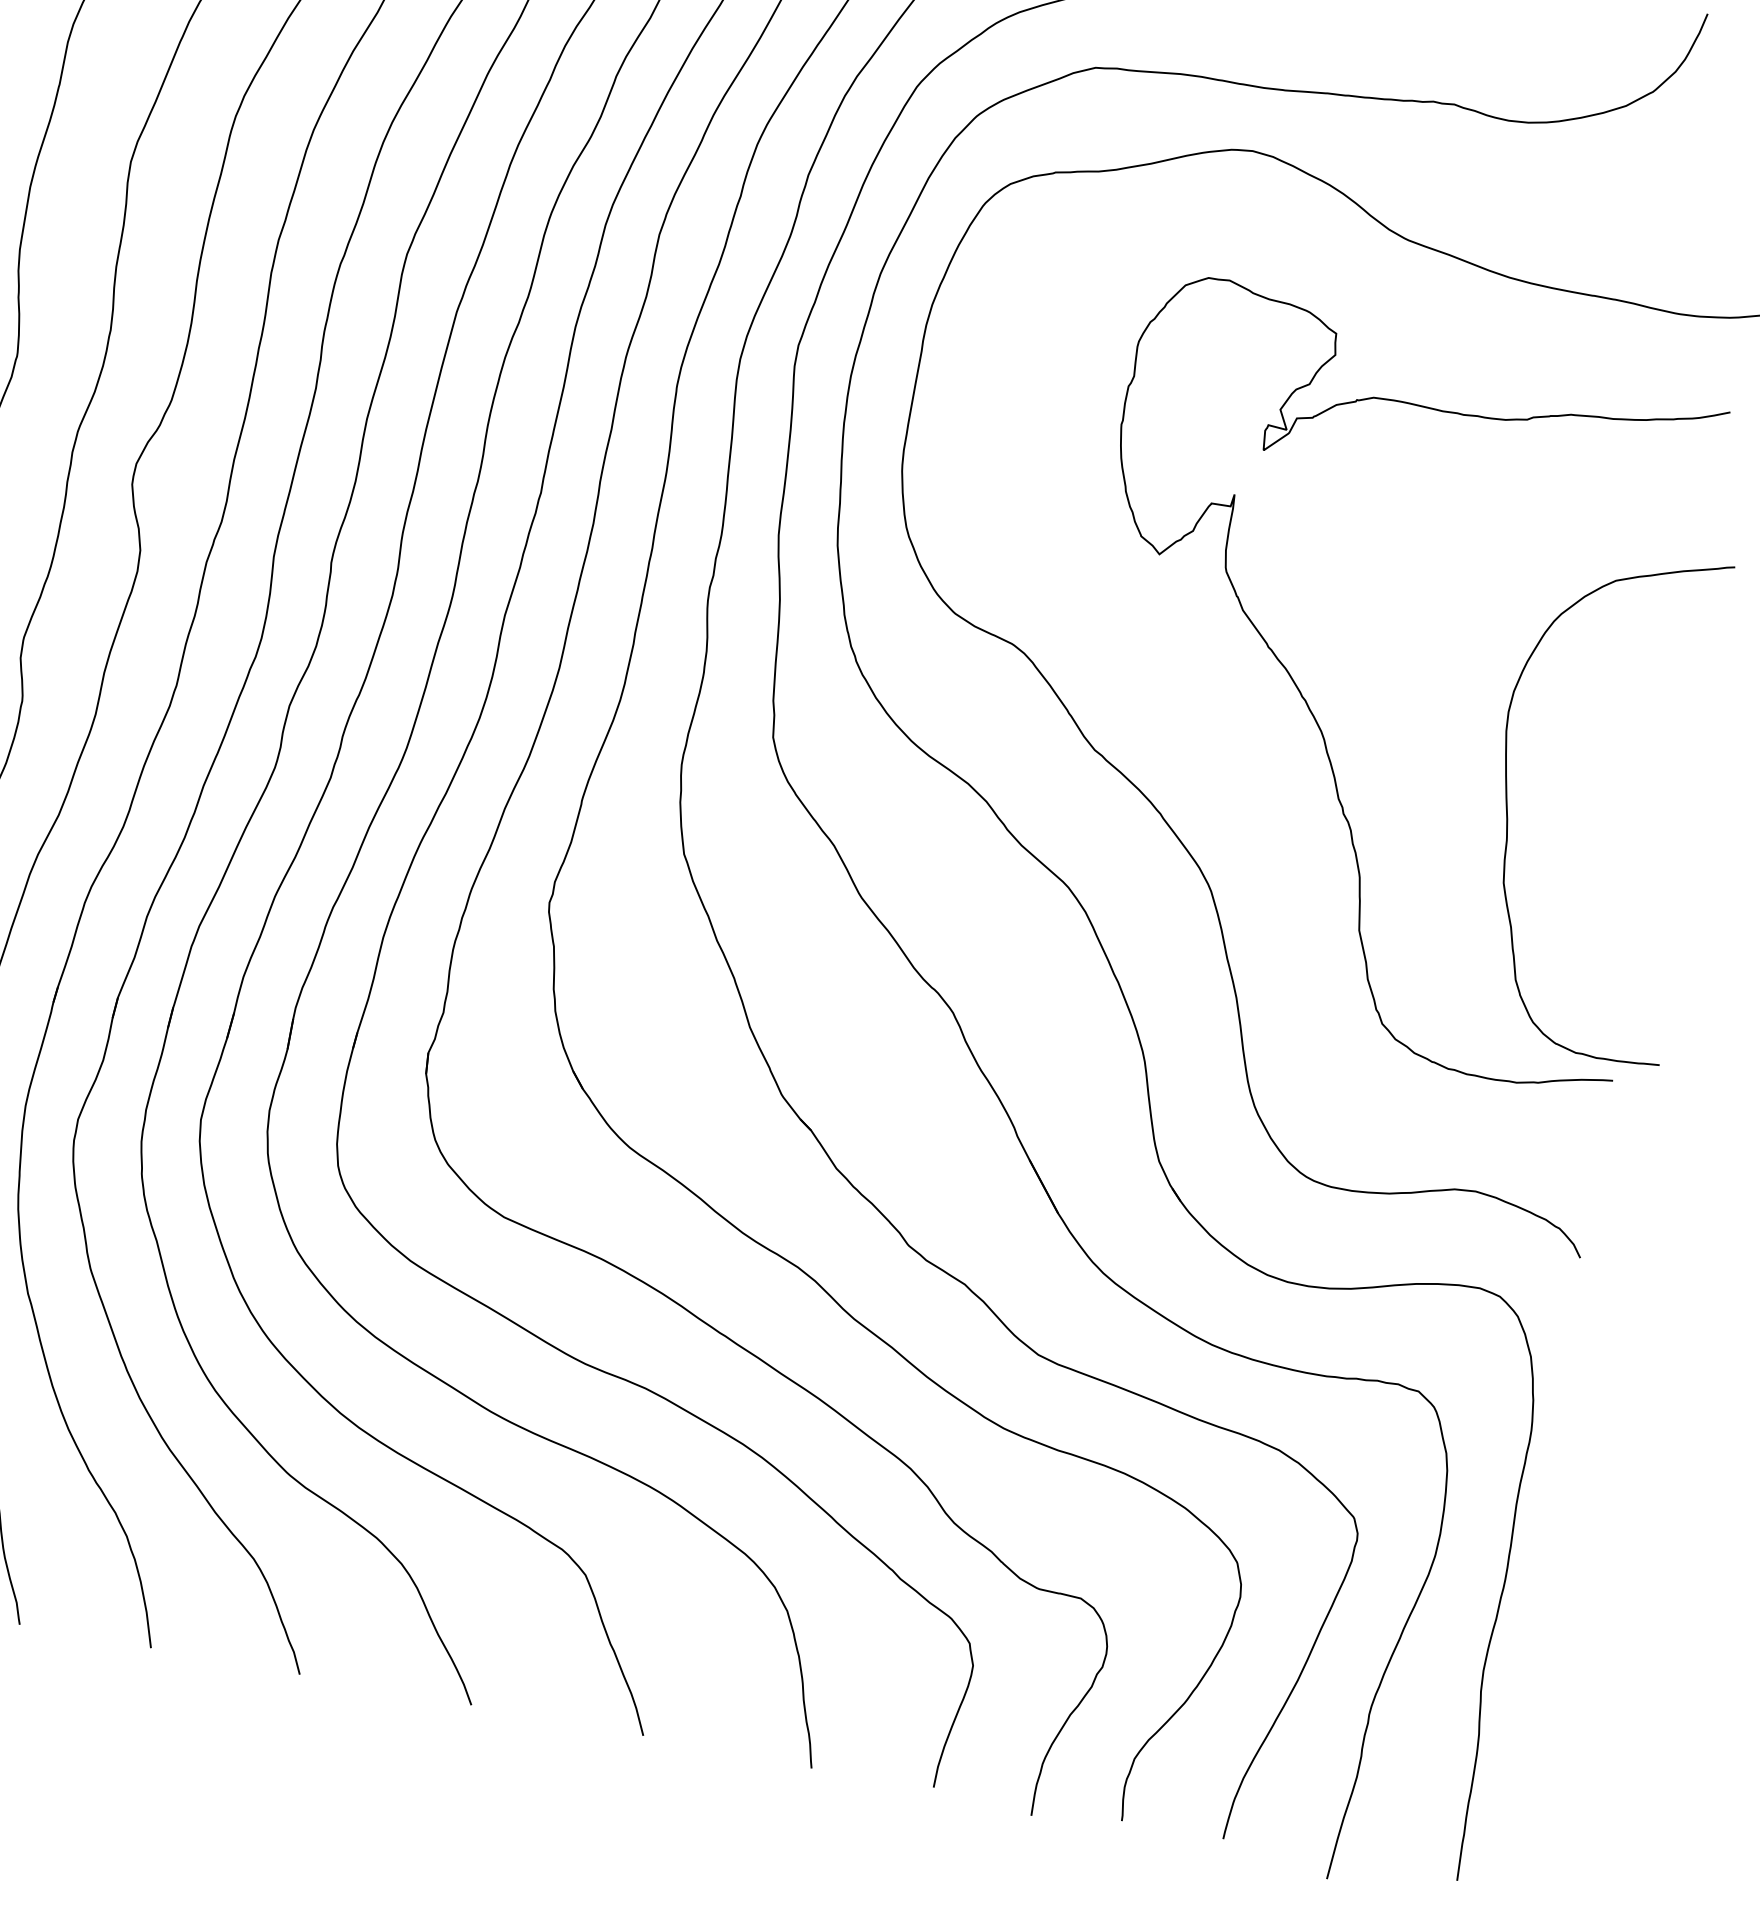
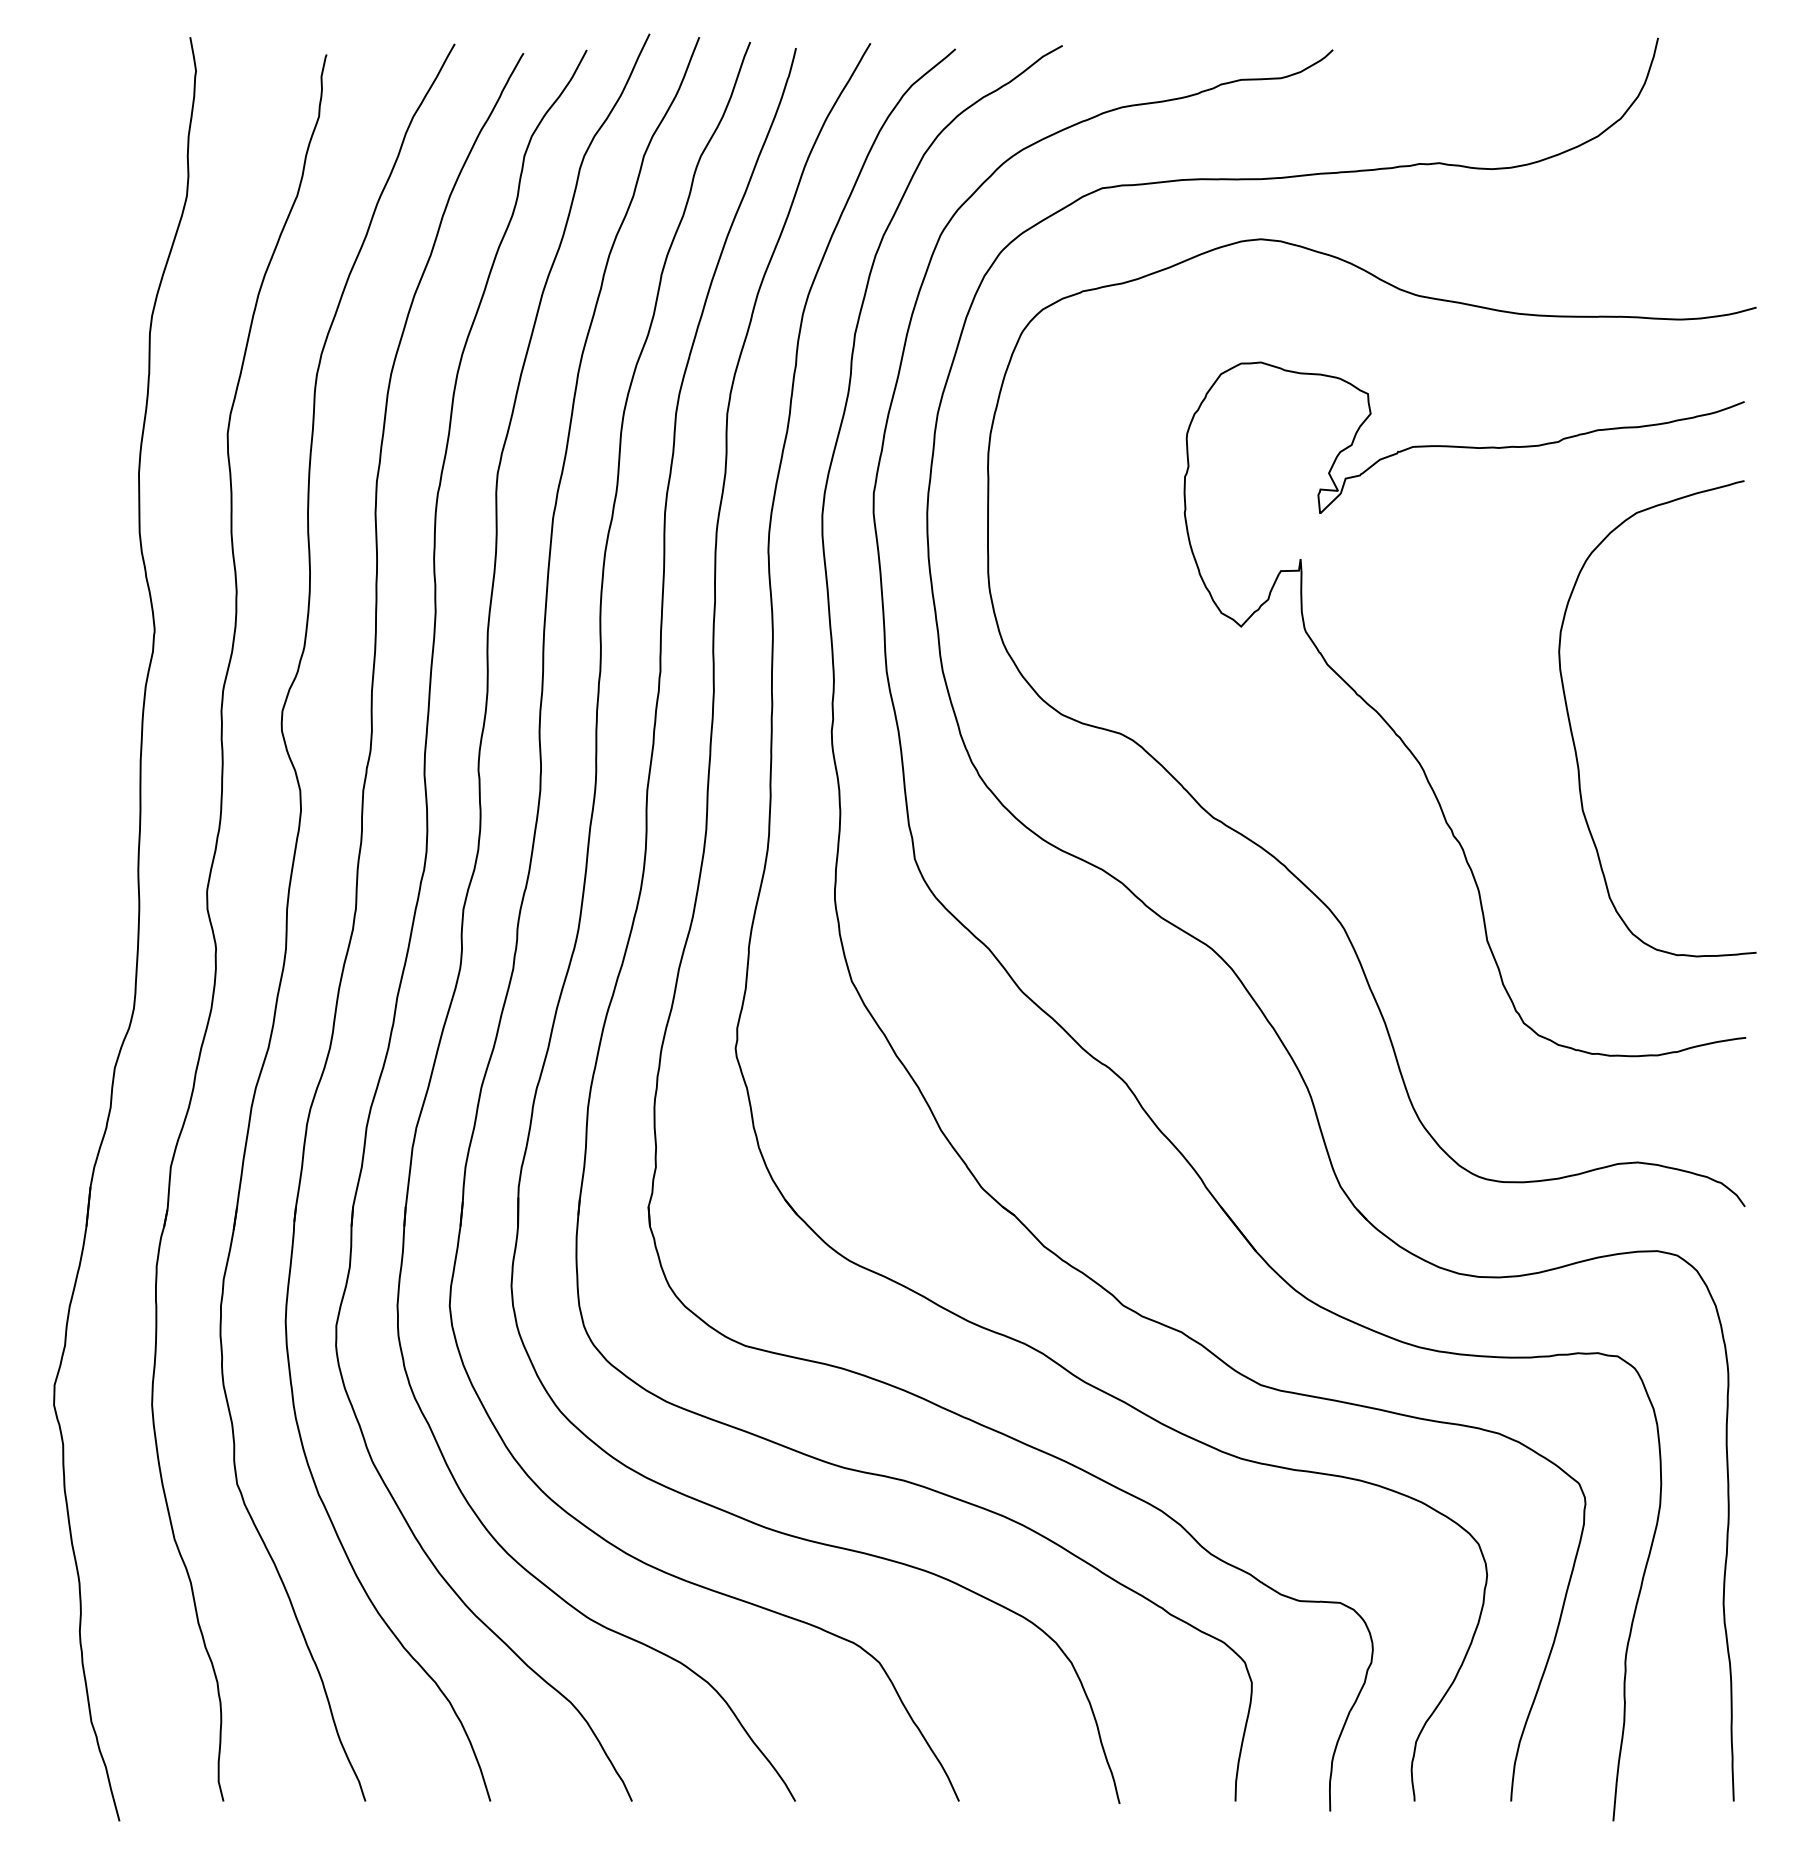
curve: (1507, 802) -> (1573, 735), moved

